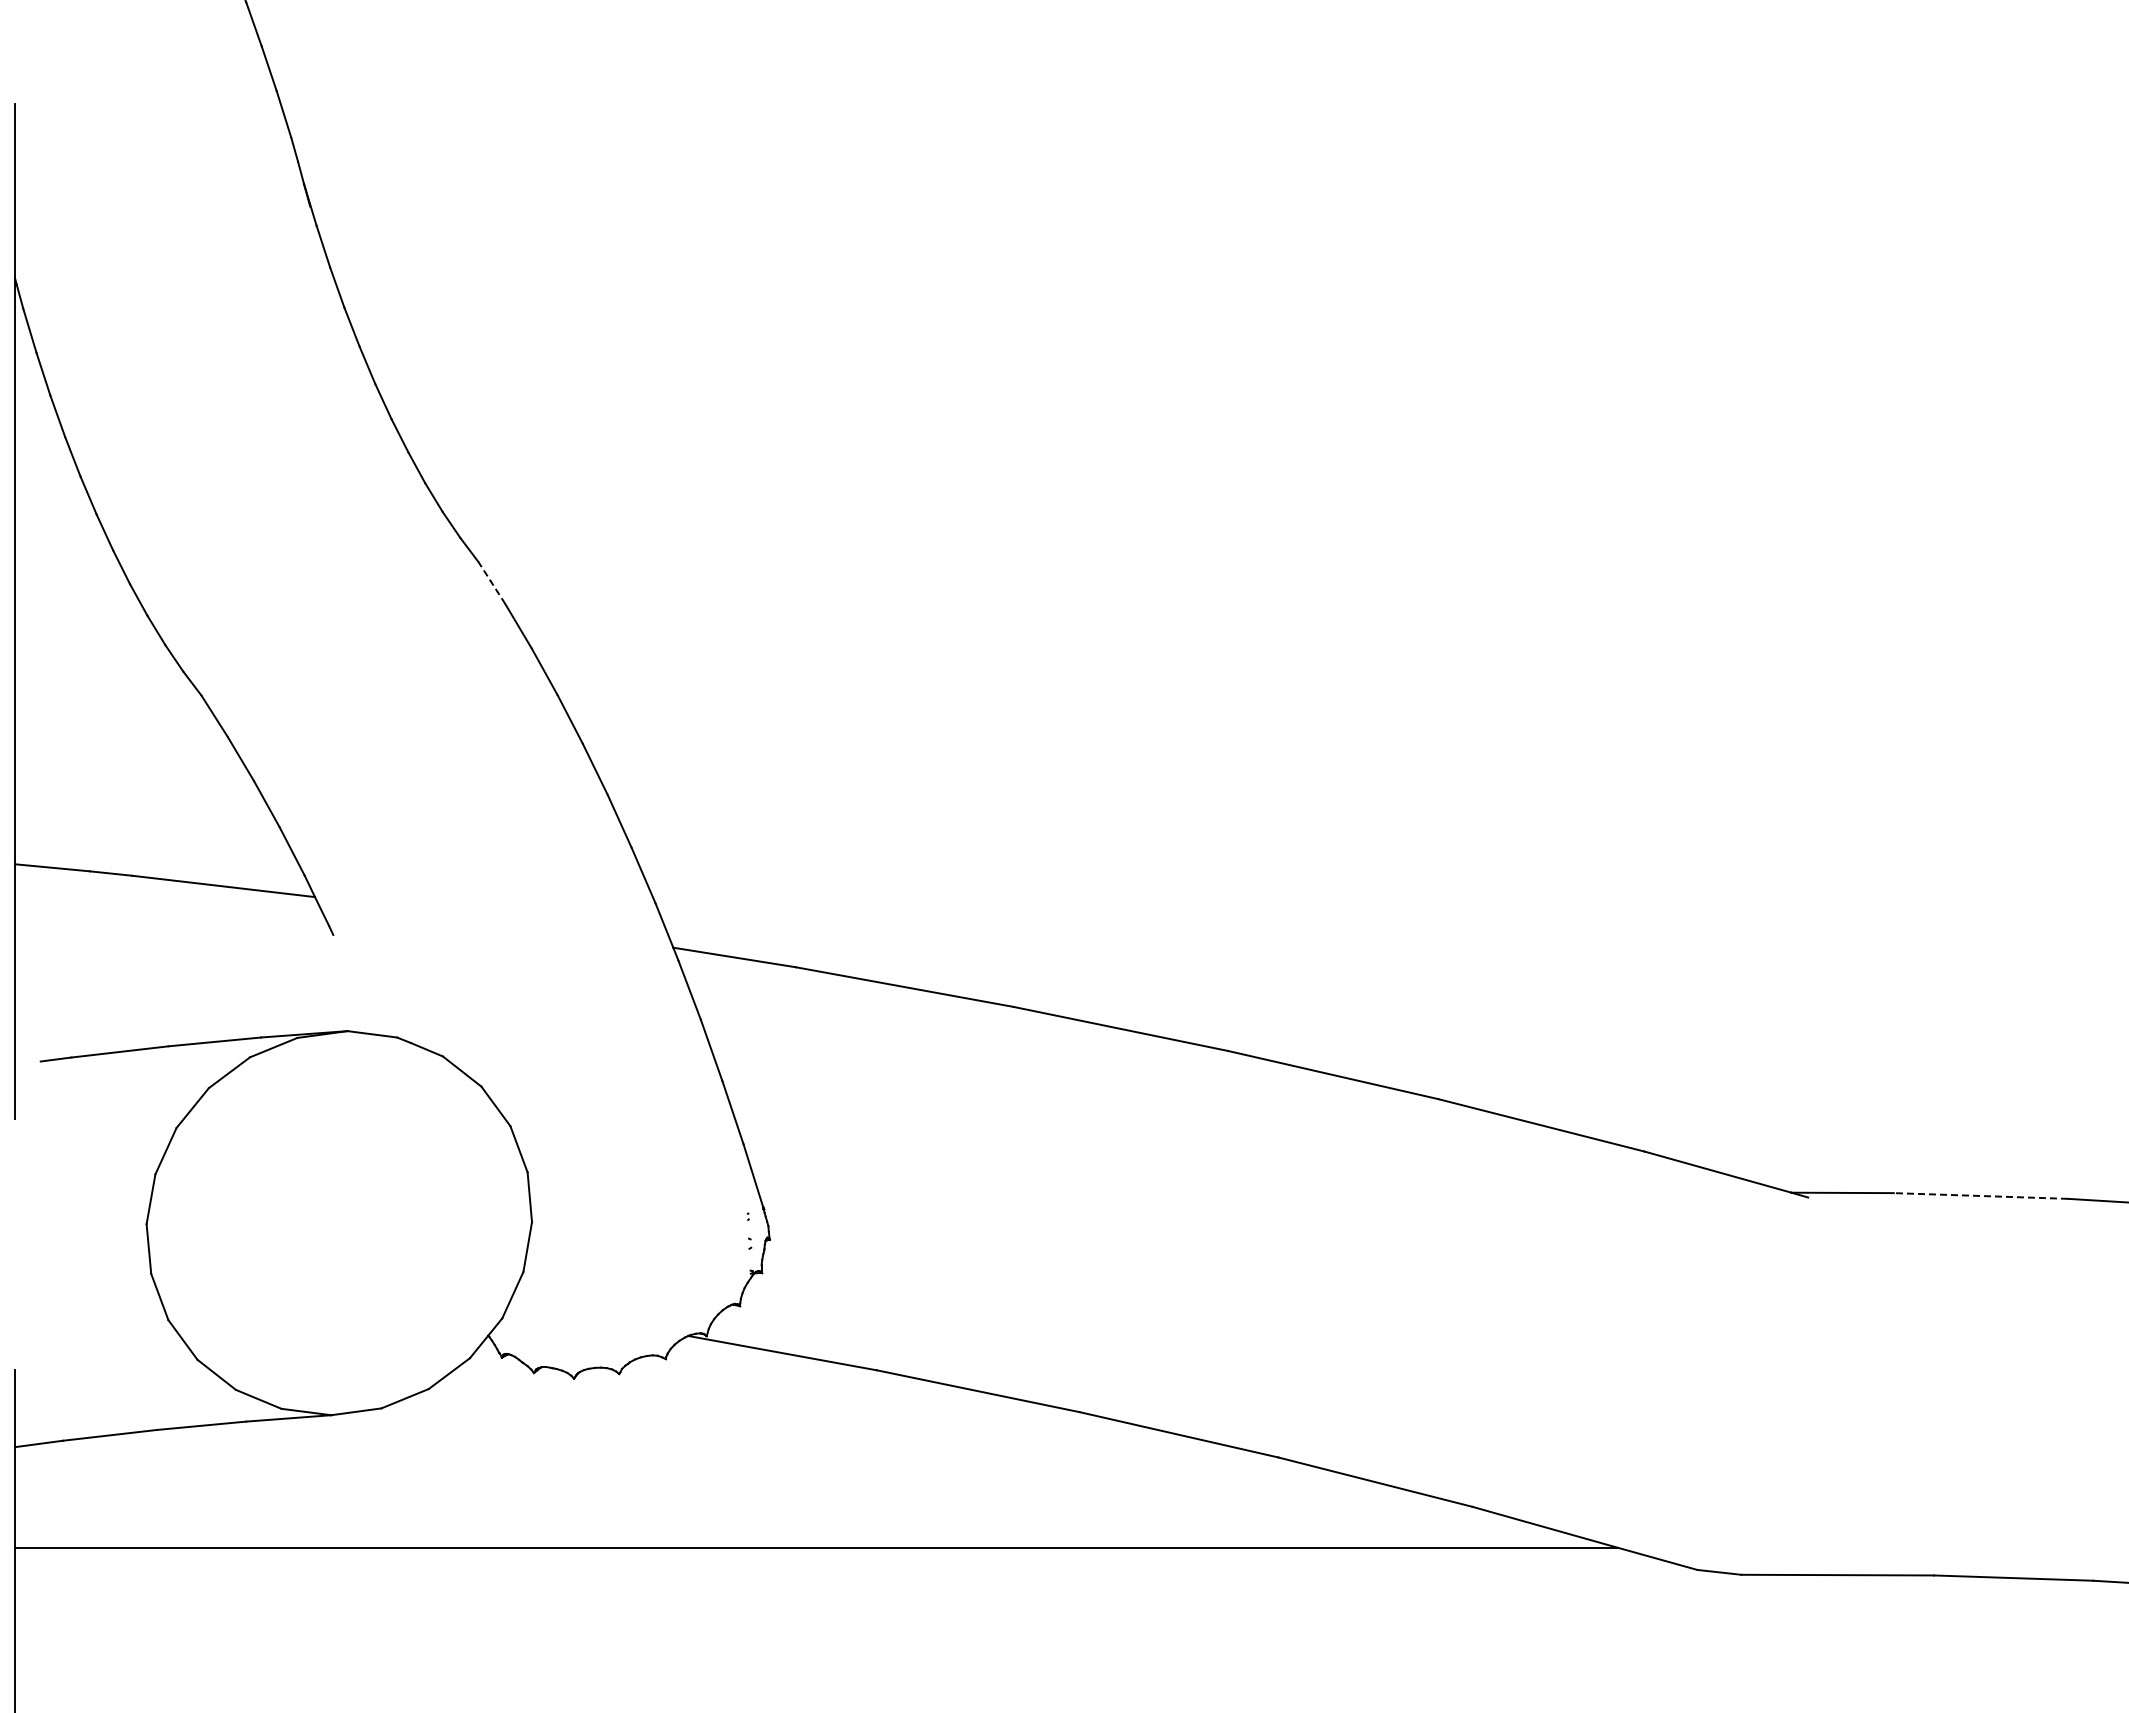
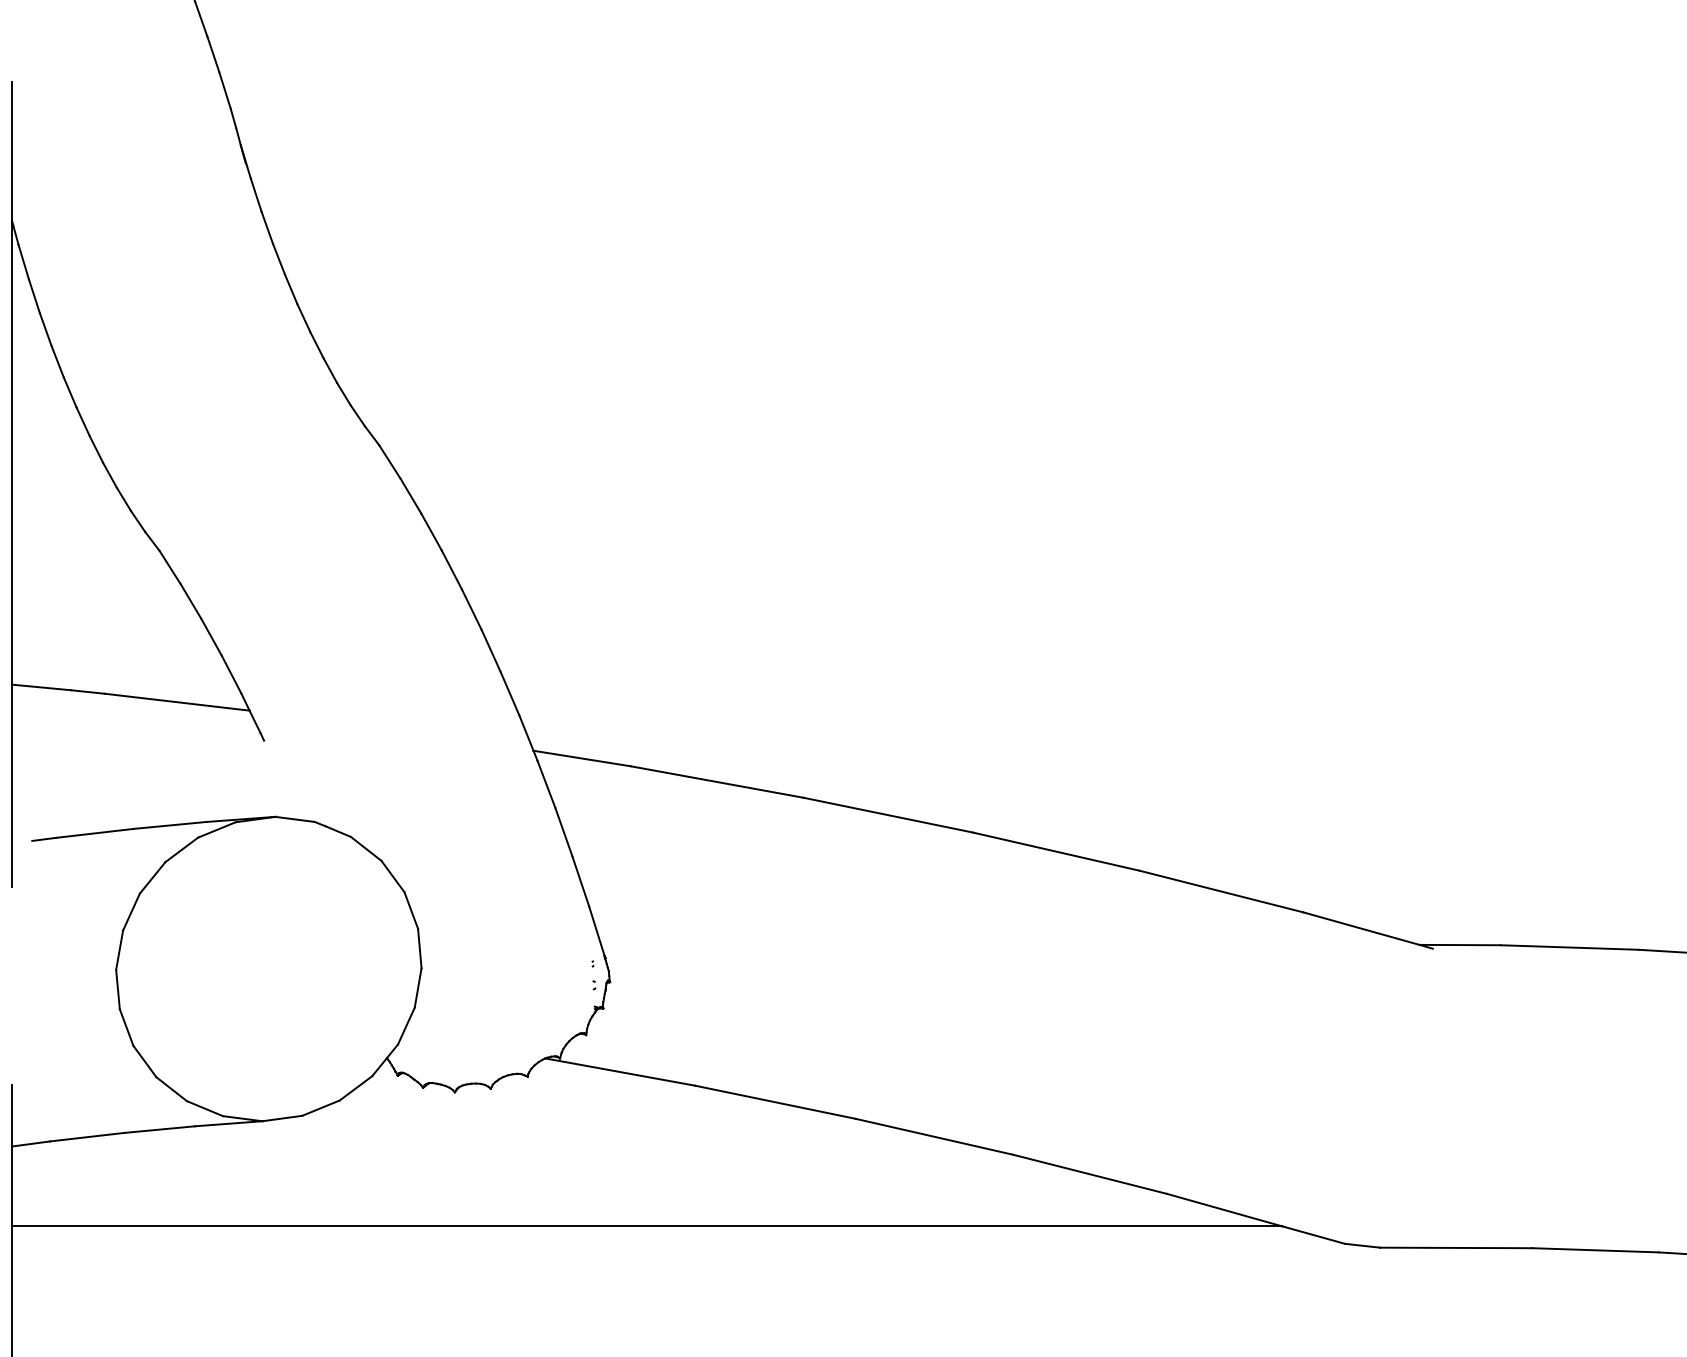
line: (491, 583) -> (389, 462), dashed -> solid
line: (1980, 1195) -> (1569, 947), dashed -> solid

